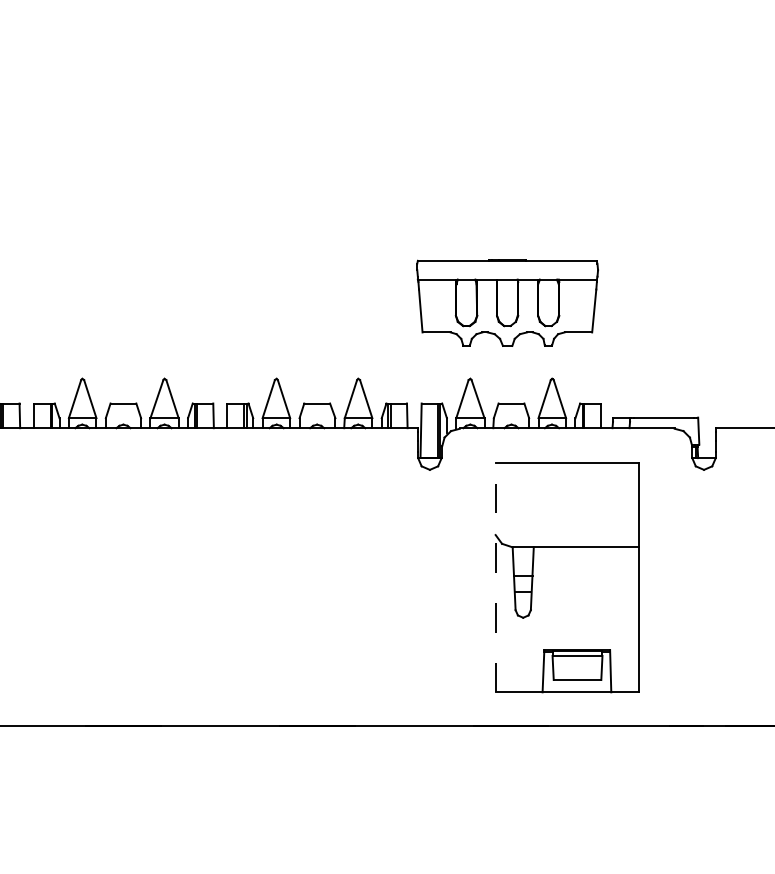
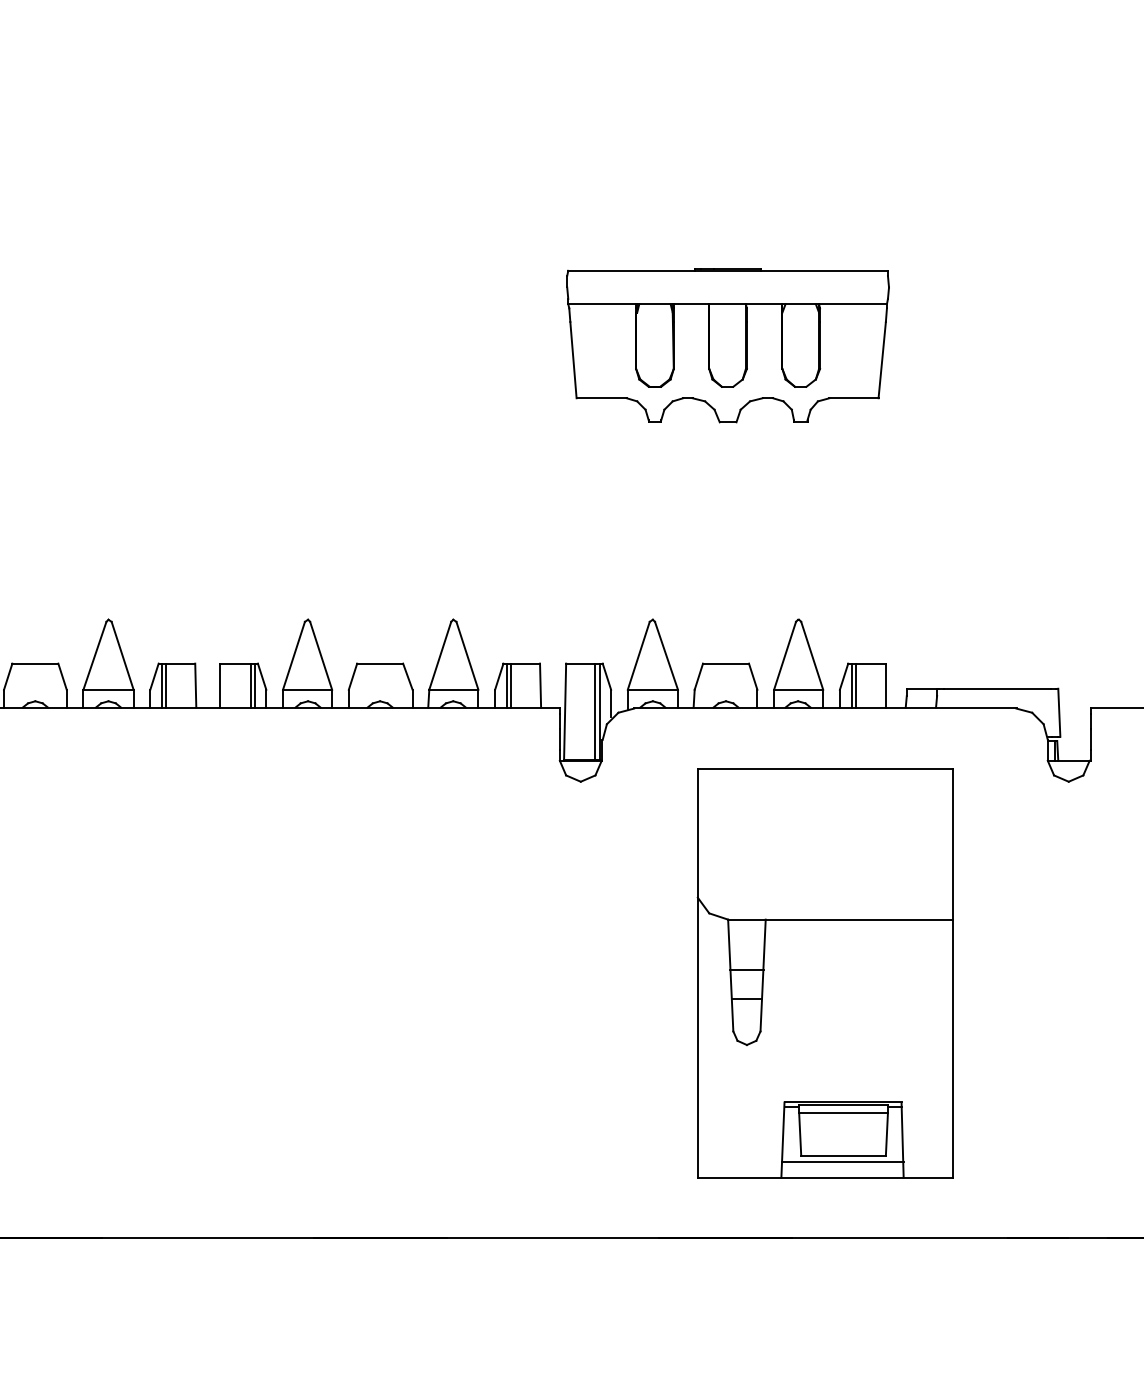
part: (507, 302) -> (727, 344), moved
line: (495, 577) -> (697, 973), dashed -> solid
line: (577, 683) -> (843, 1161), added

